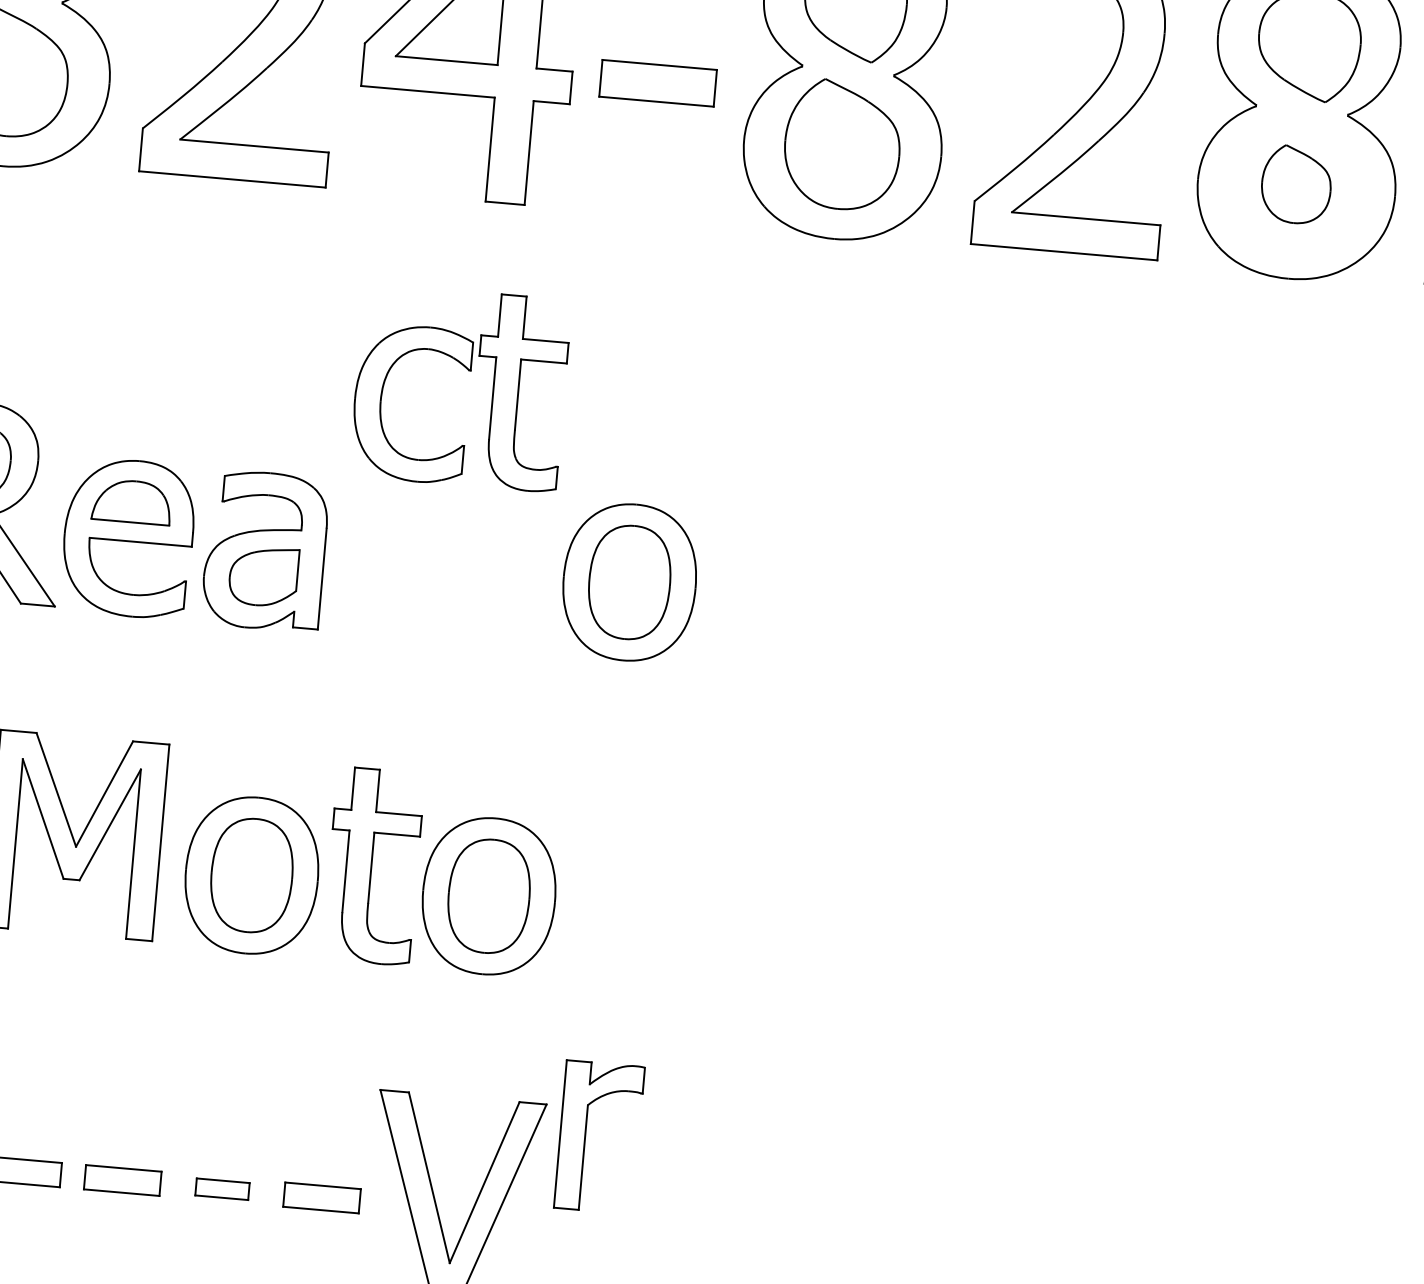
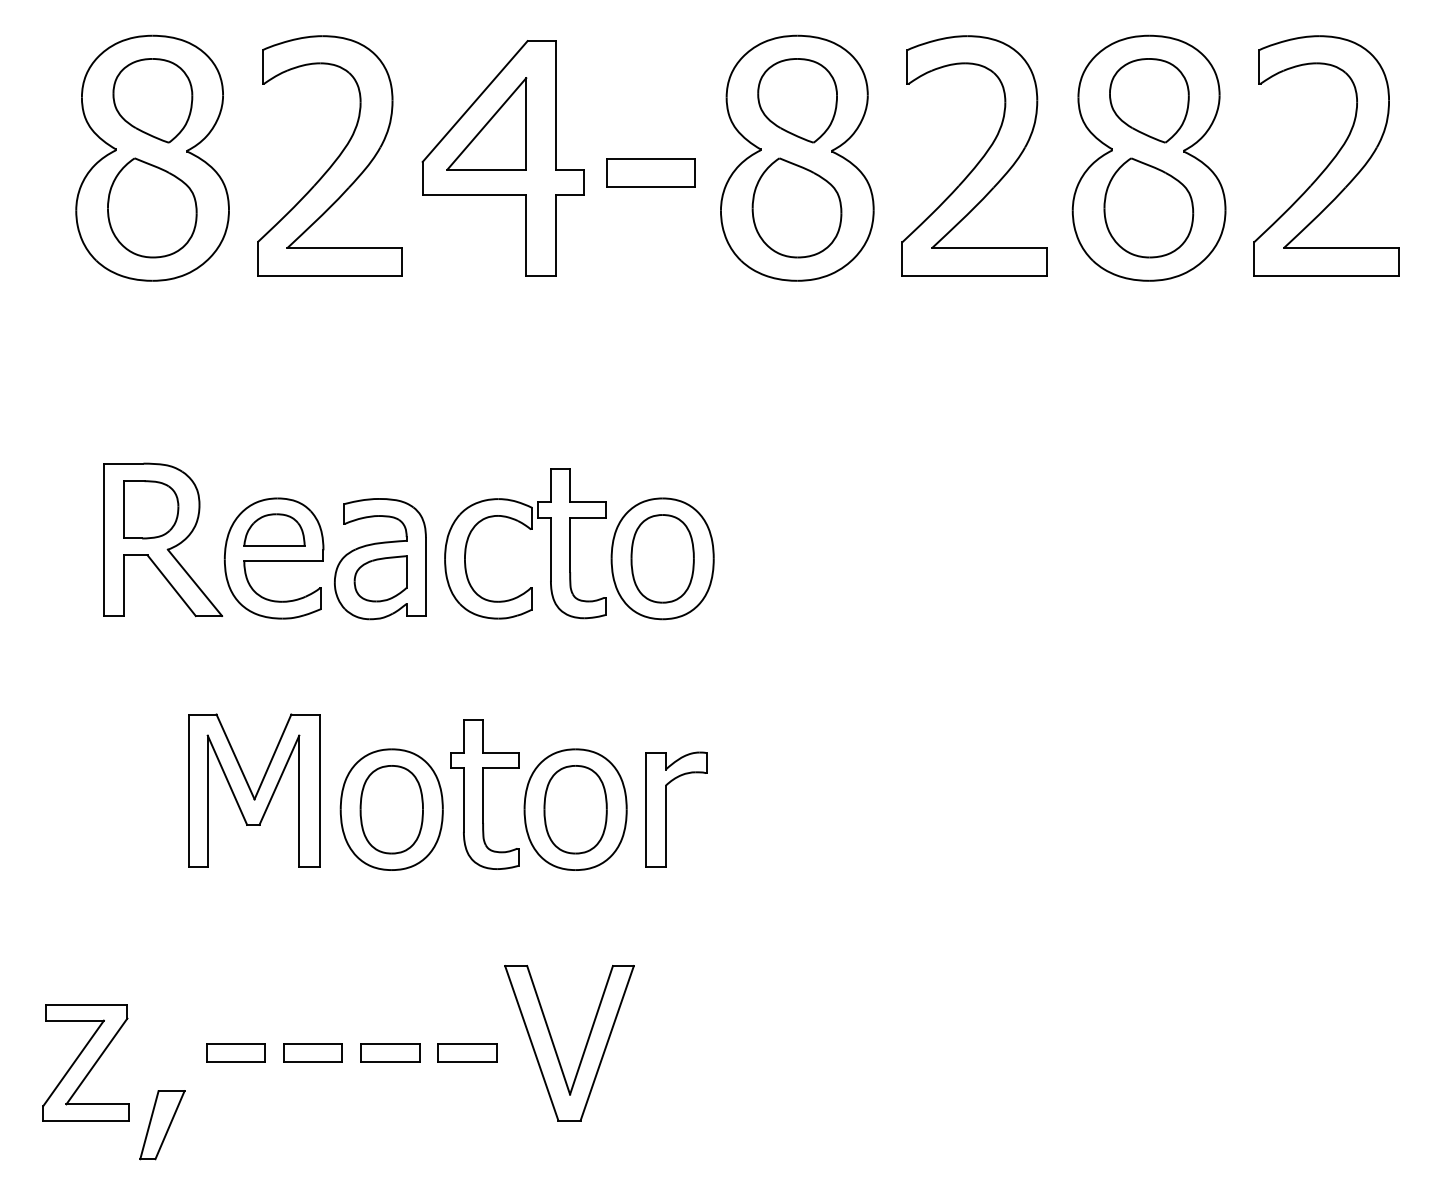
part: (1296, 184) -> (1148, 207), size x1.67
part: (467, 370) -> (529, 529), moved
part: (586, 1135) -> (666, 809), moved
part: (222, 1188) -> (390, 1052), size x1.43

